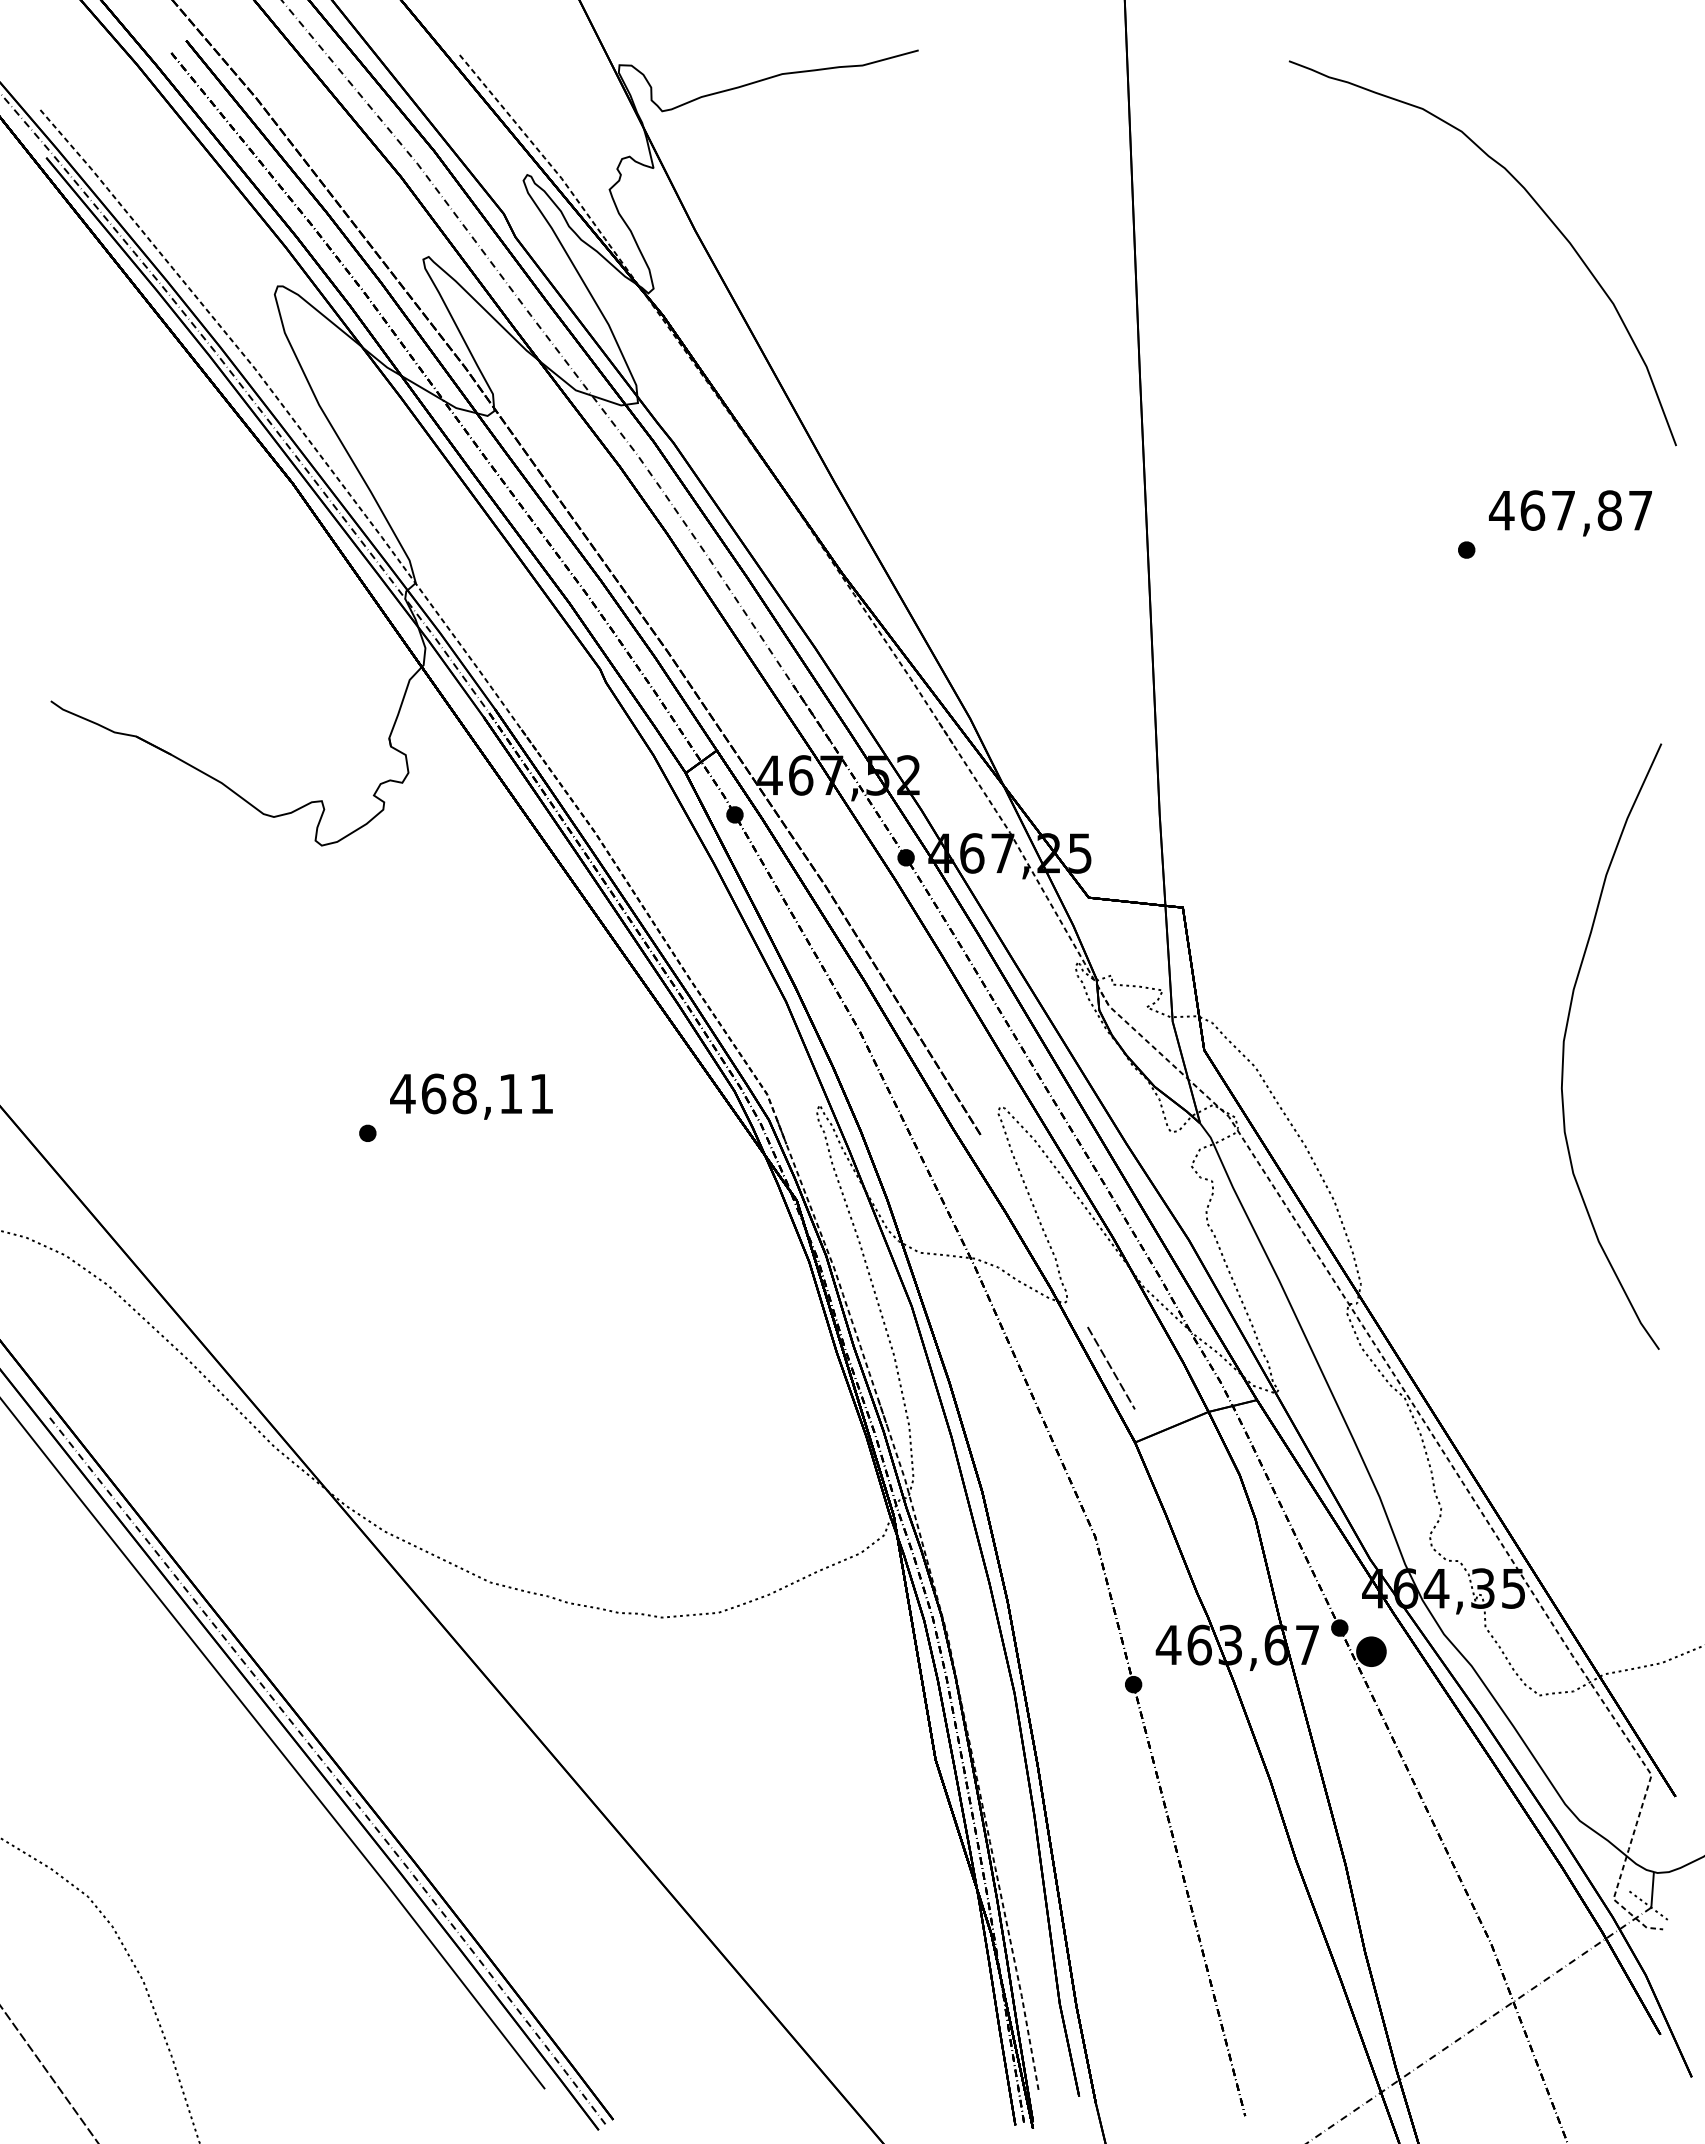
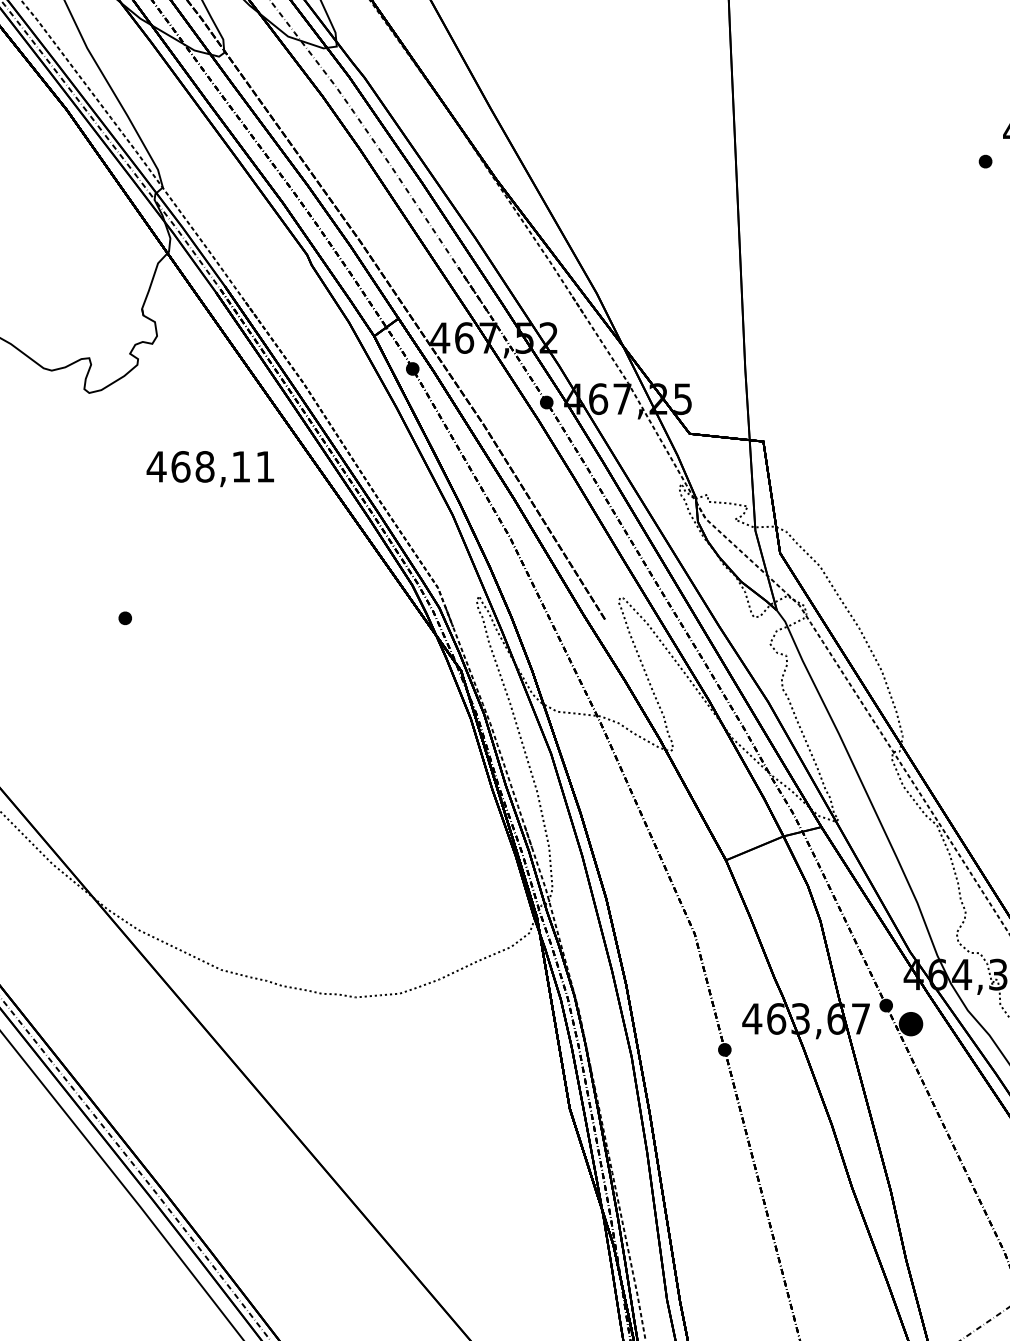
text: (471, 1096) -> (210, 468), moved
line: (1111, 1367) -> (707, 801), removed

